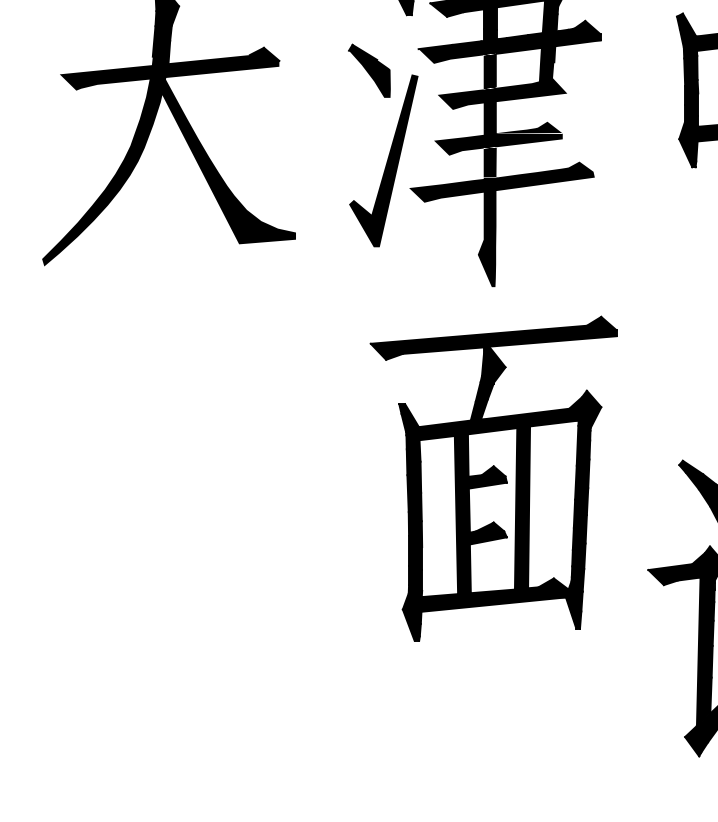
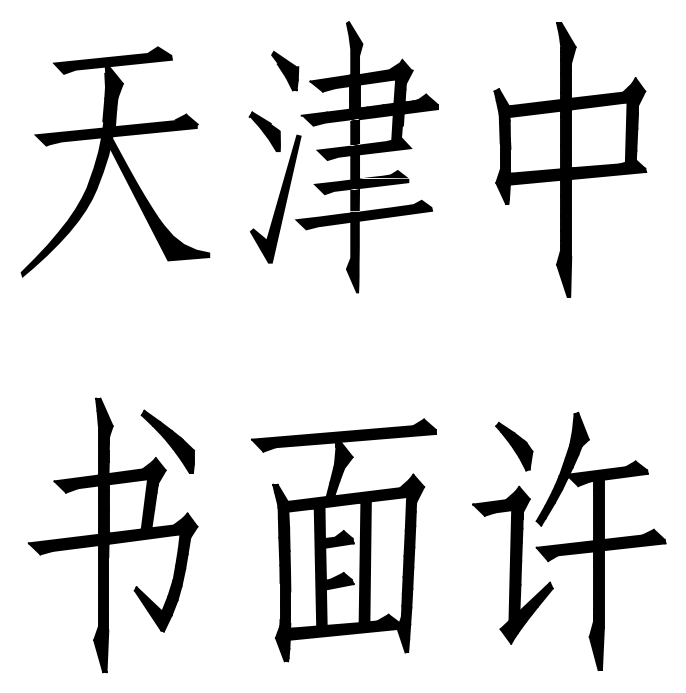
part: (493, 478) -> (343, 540), moved
part: (165, 611) -> (112, 535), added

